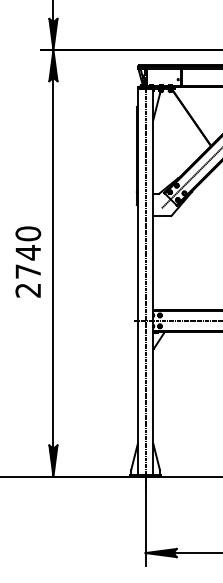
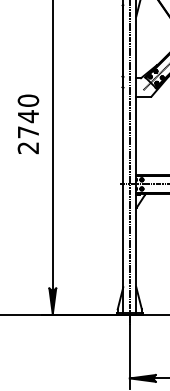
text: (28, 261) -> (28, 123), moved

